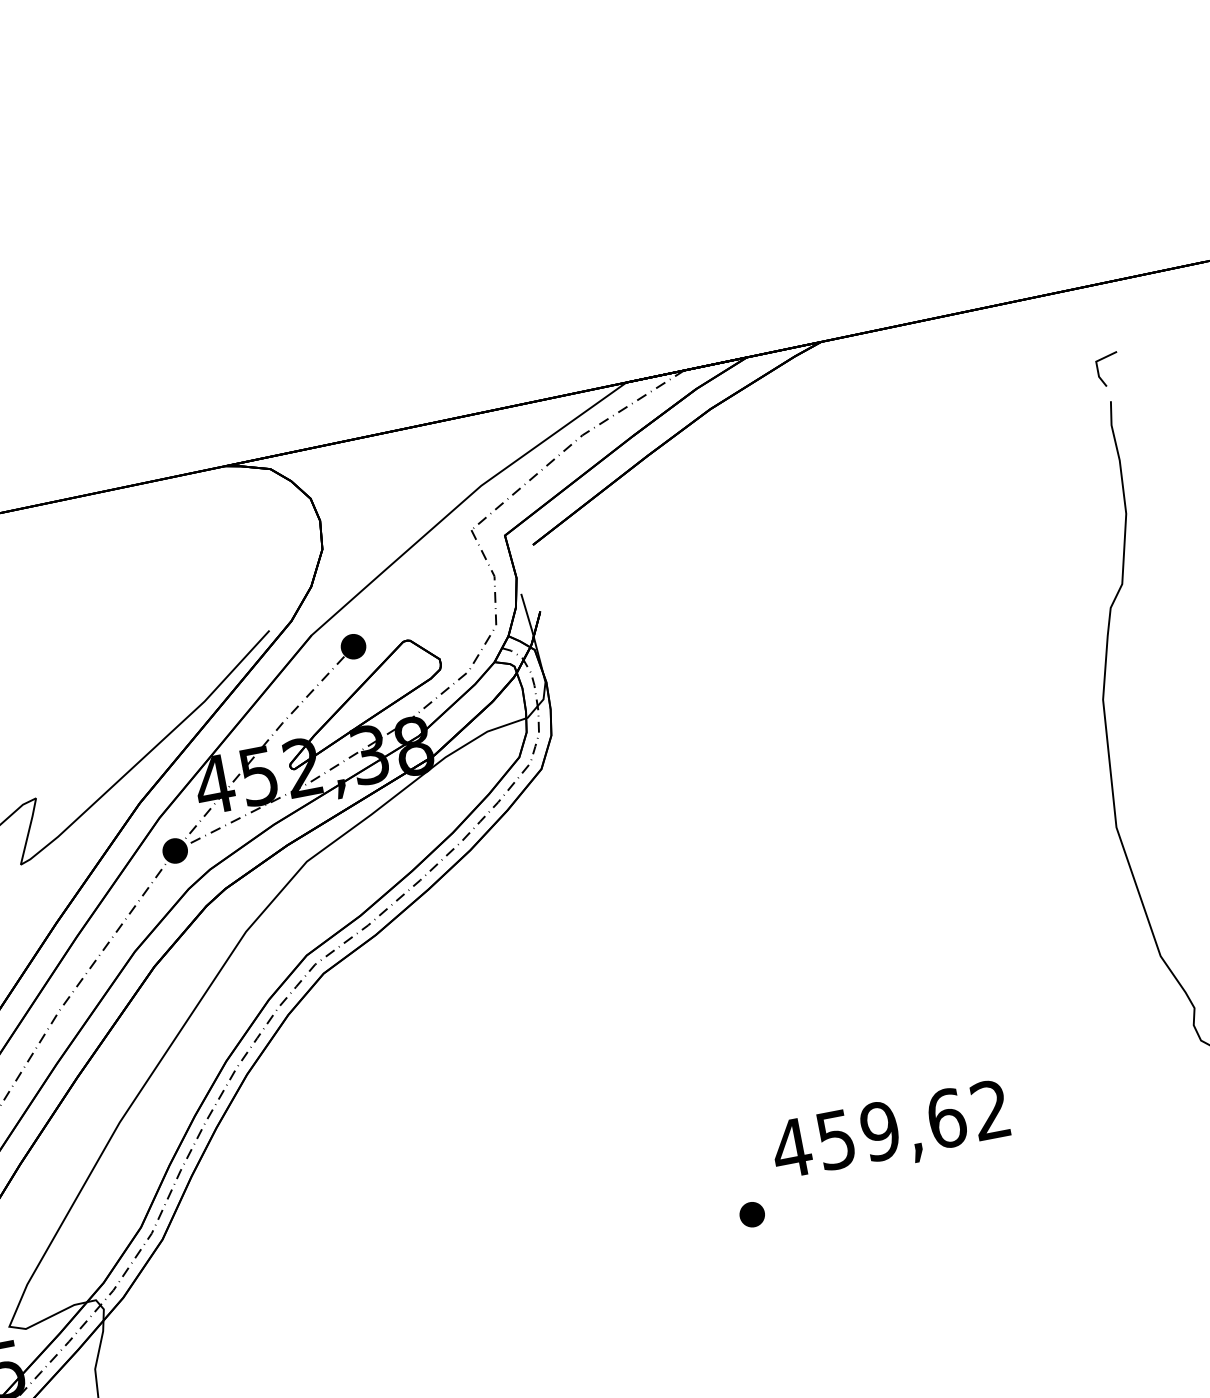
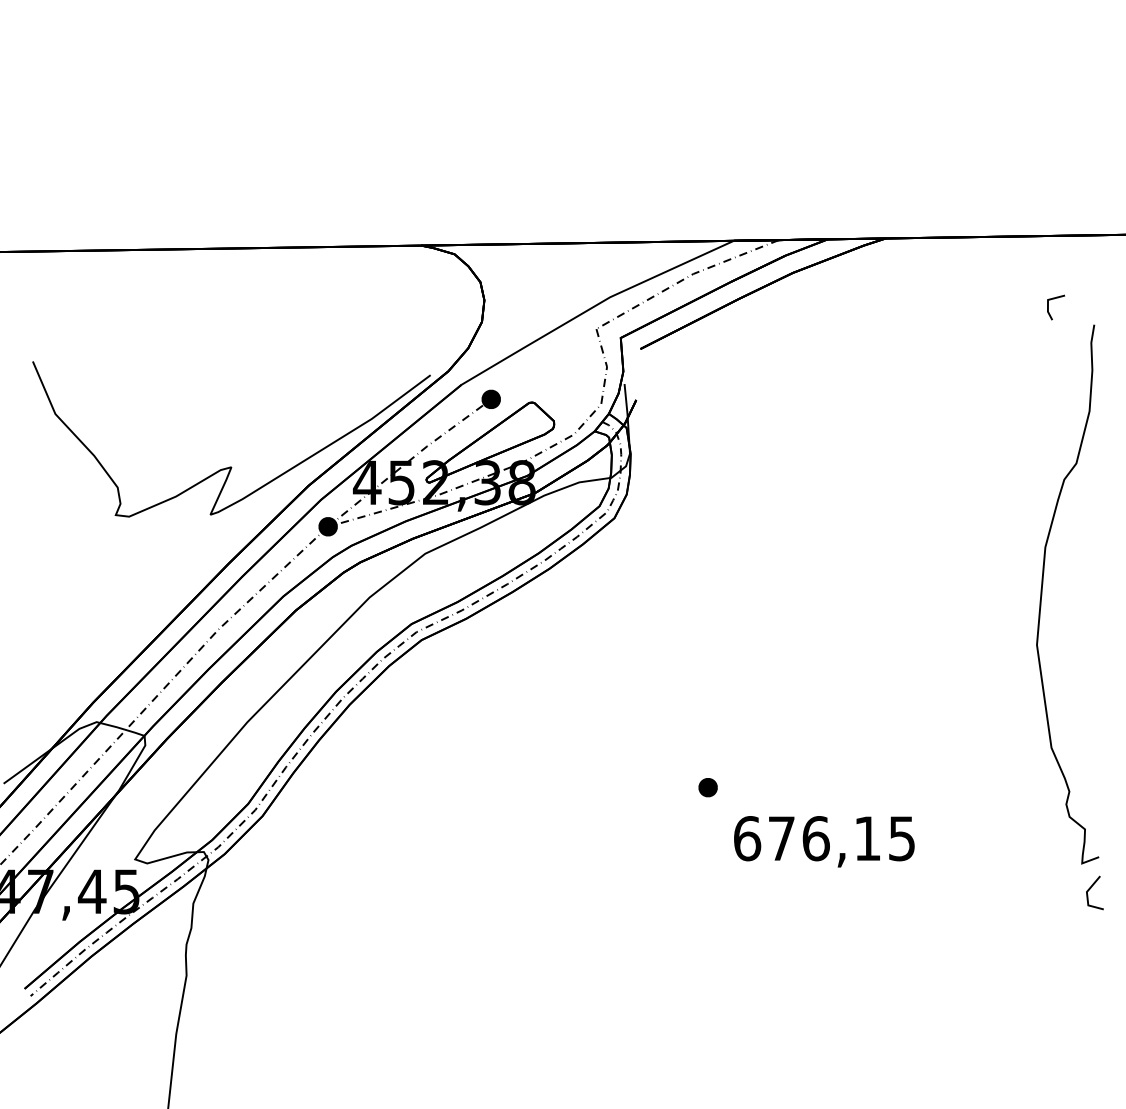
line: (1098, 371) -> (1048, 307), moved
text: (889, 1129) -> (823, 838), 459,62 -> 676,15
part: (751, 1214) -> (707, 787), moved

